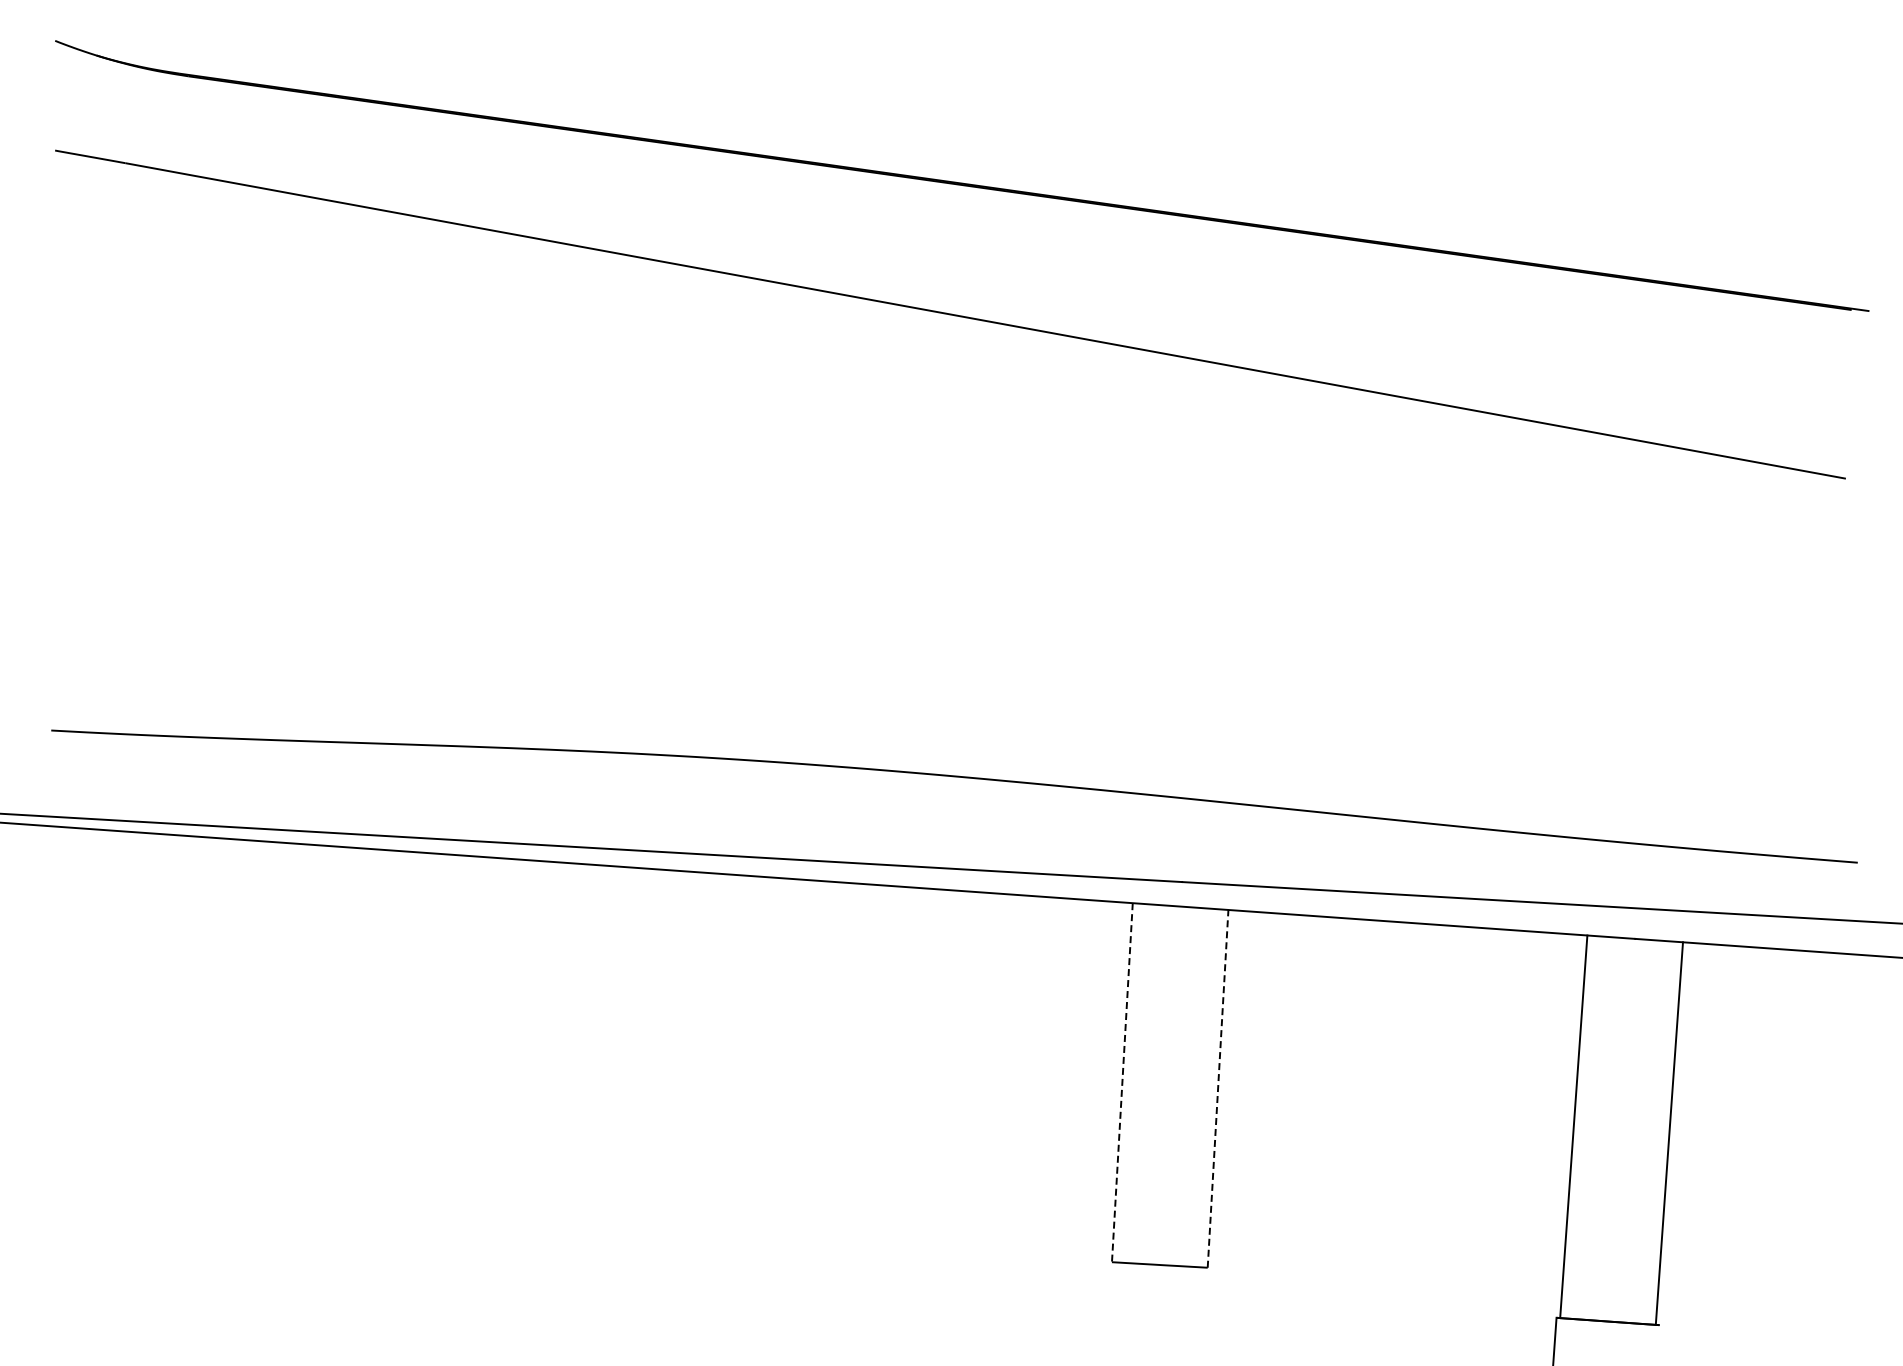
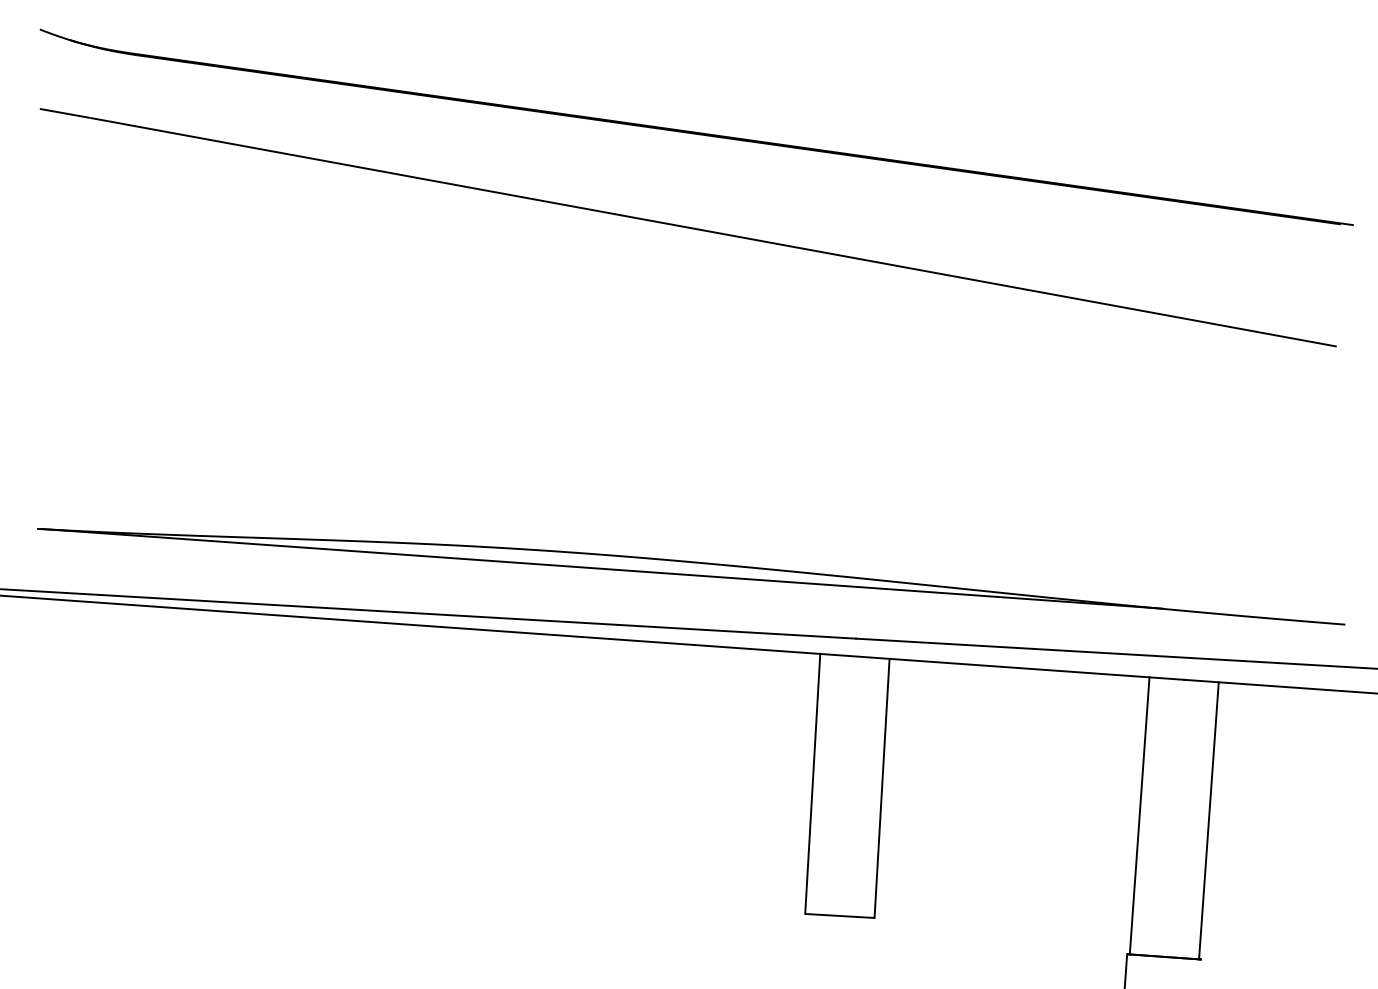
line: (831, 785) -> (602, 568), added
line: (1122, 1082) -> (812, 783), dashed -> solid
line: (1218, 1088) -> (882, 788), dashed -> solid

